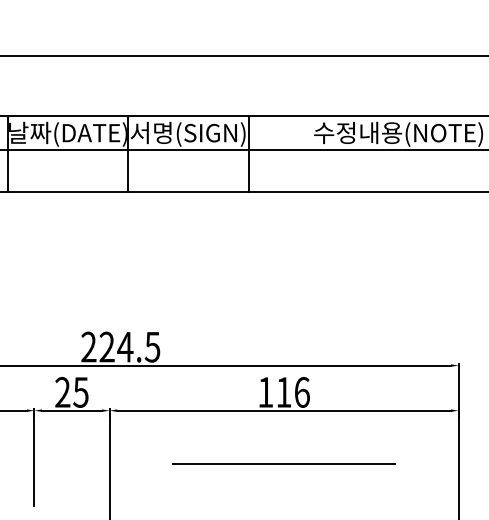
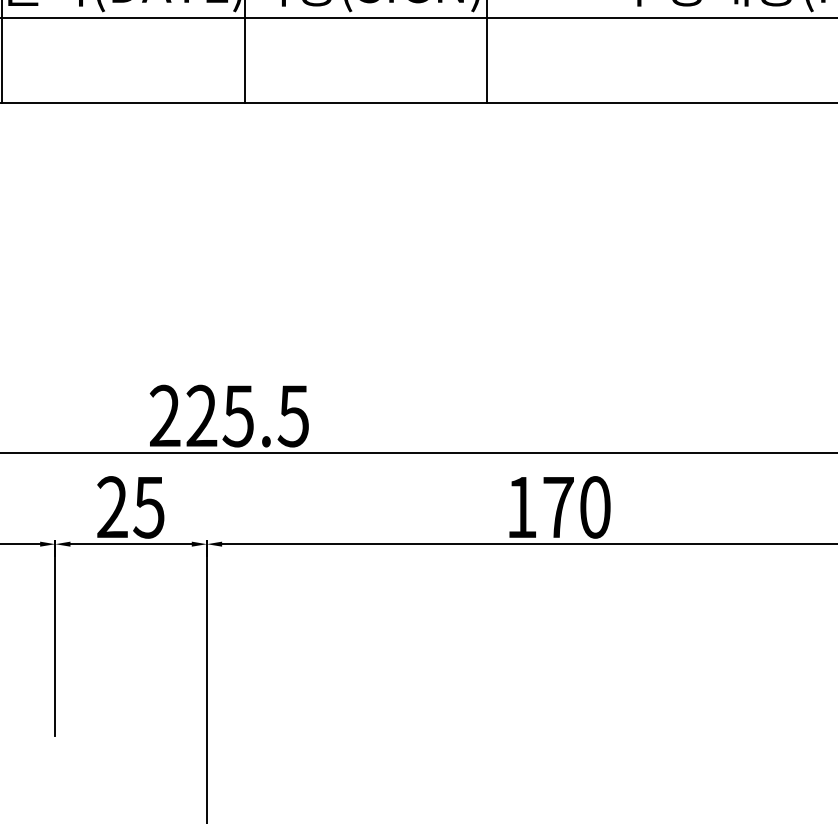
text: (125, 347) -> (238, 416), 224.5 -> 225.5
text: (292, 391) -> (575, 505), 116 -> 170
line: (283, 463) -> (557, 650), removed

